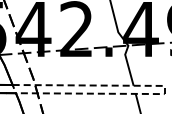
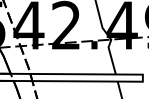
line: (164, 88) -> (142, 76), dashed -> solid

